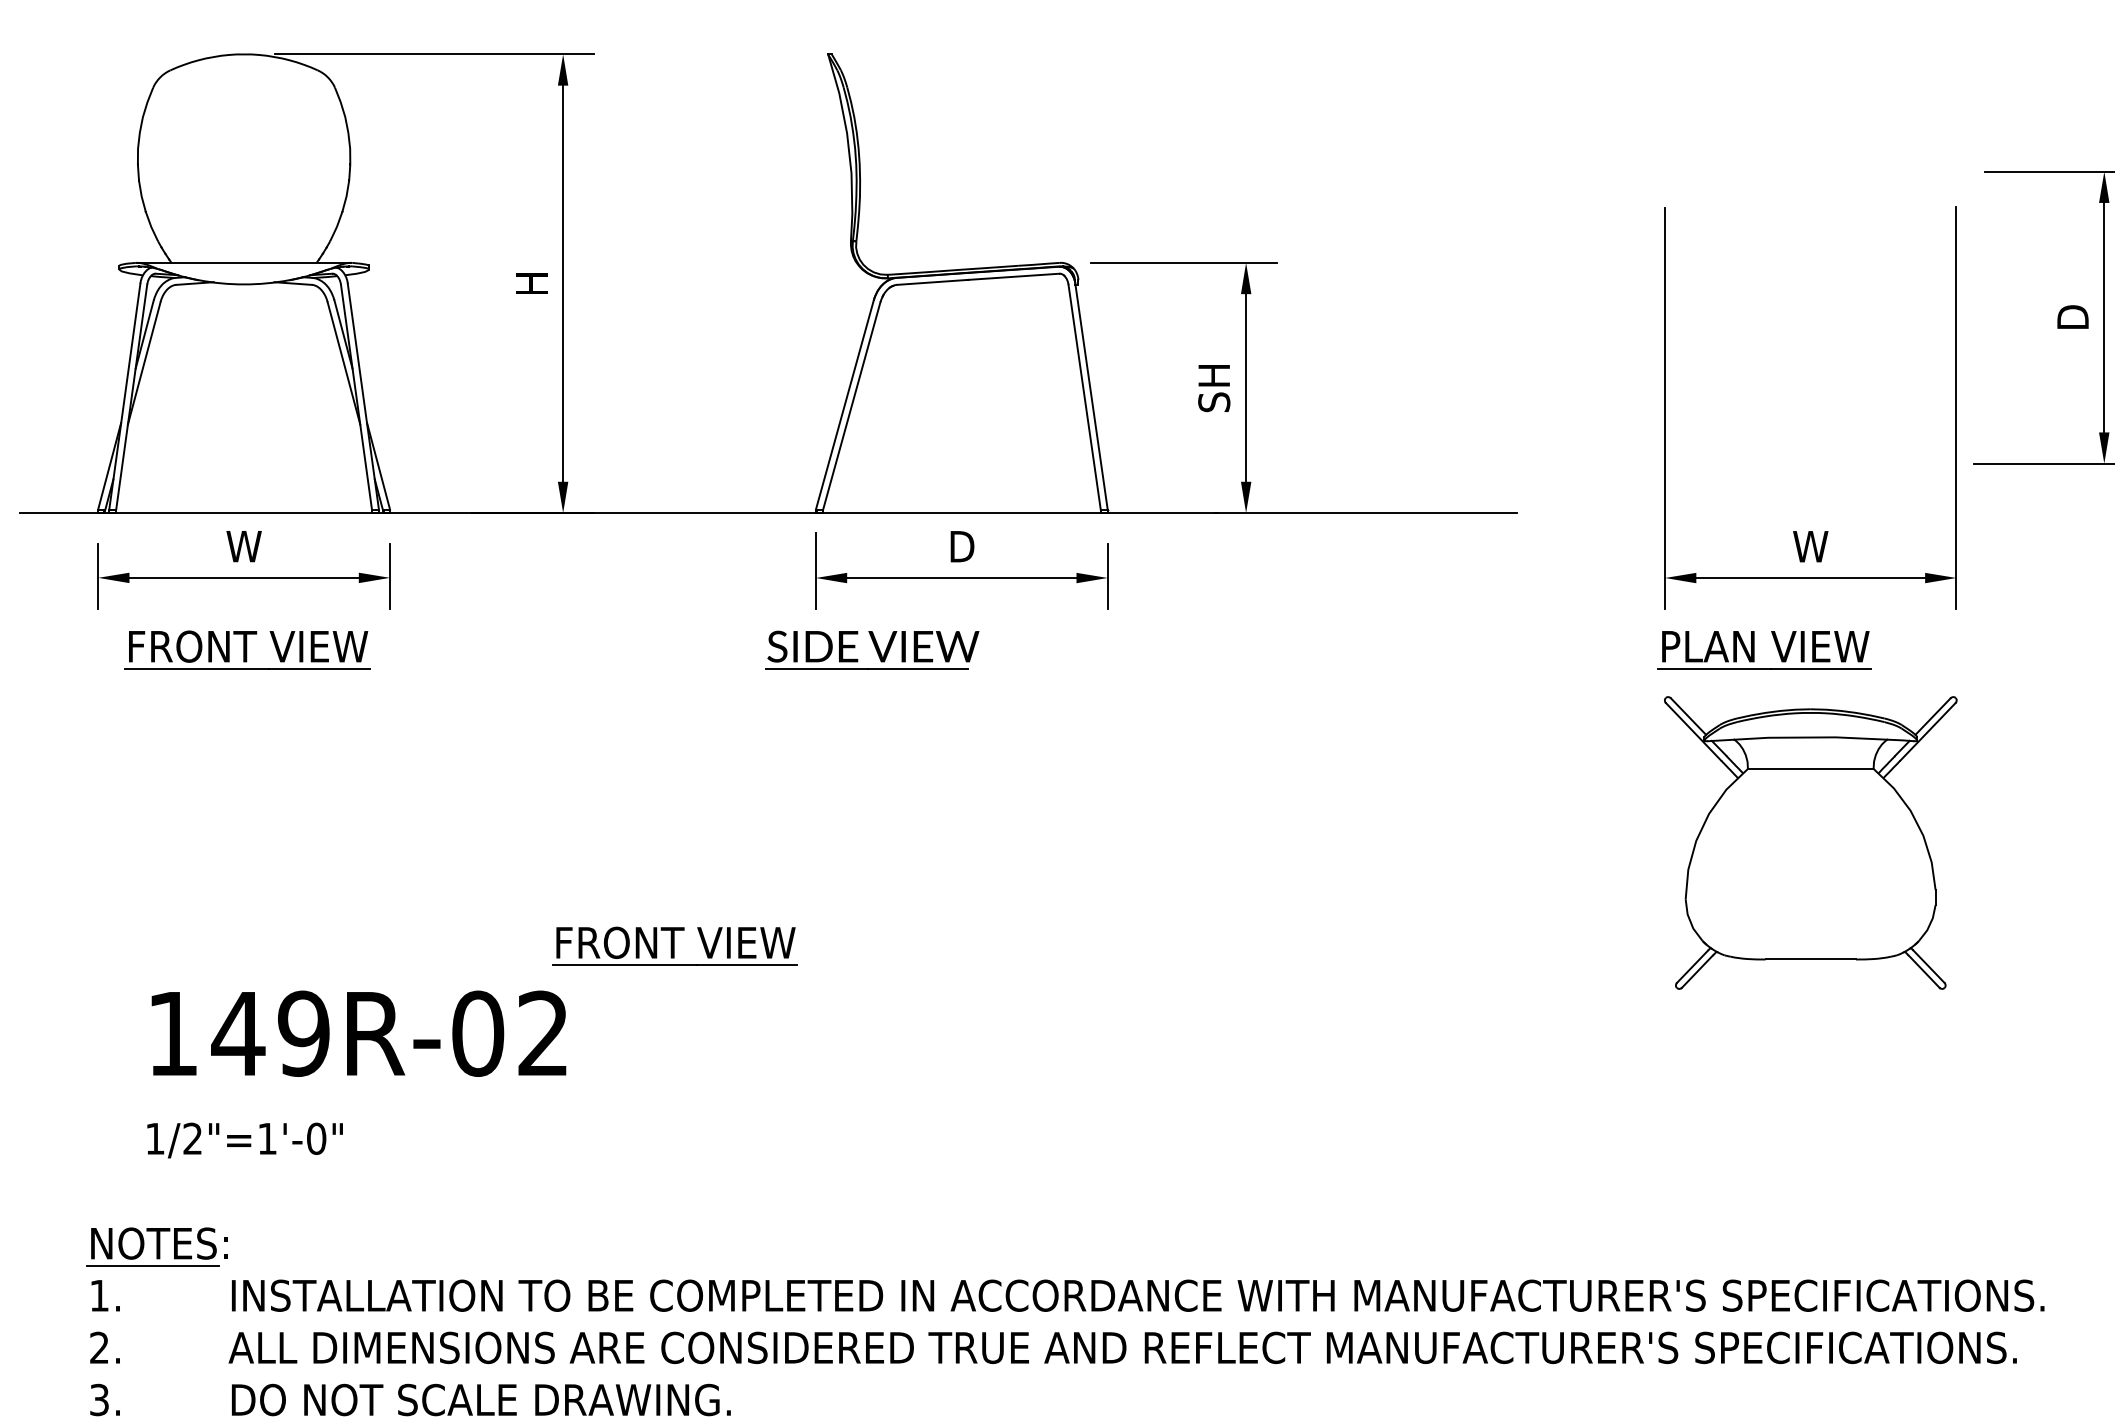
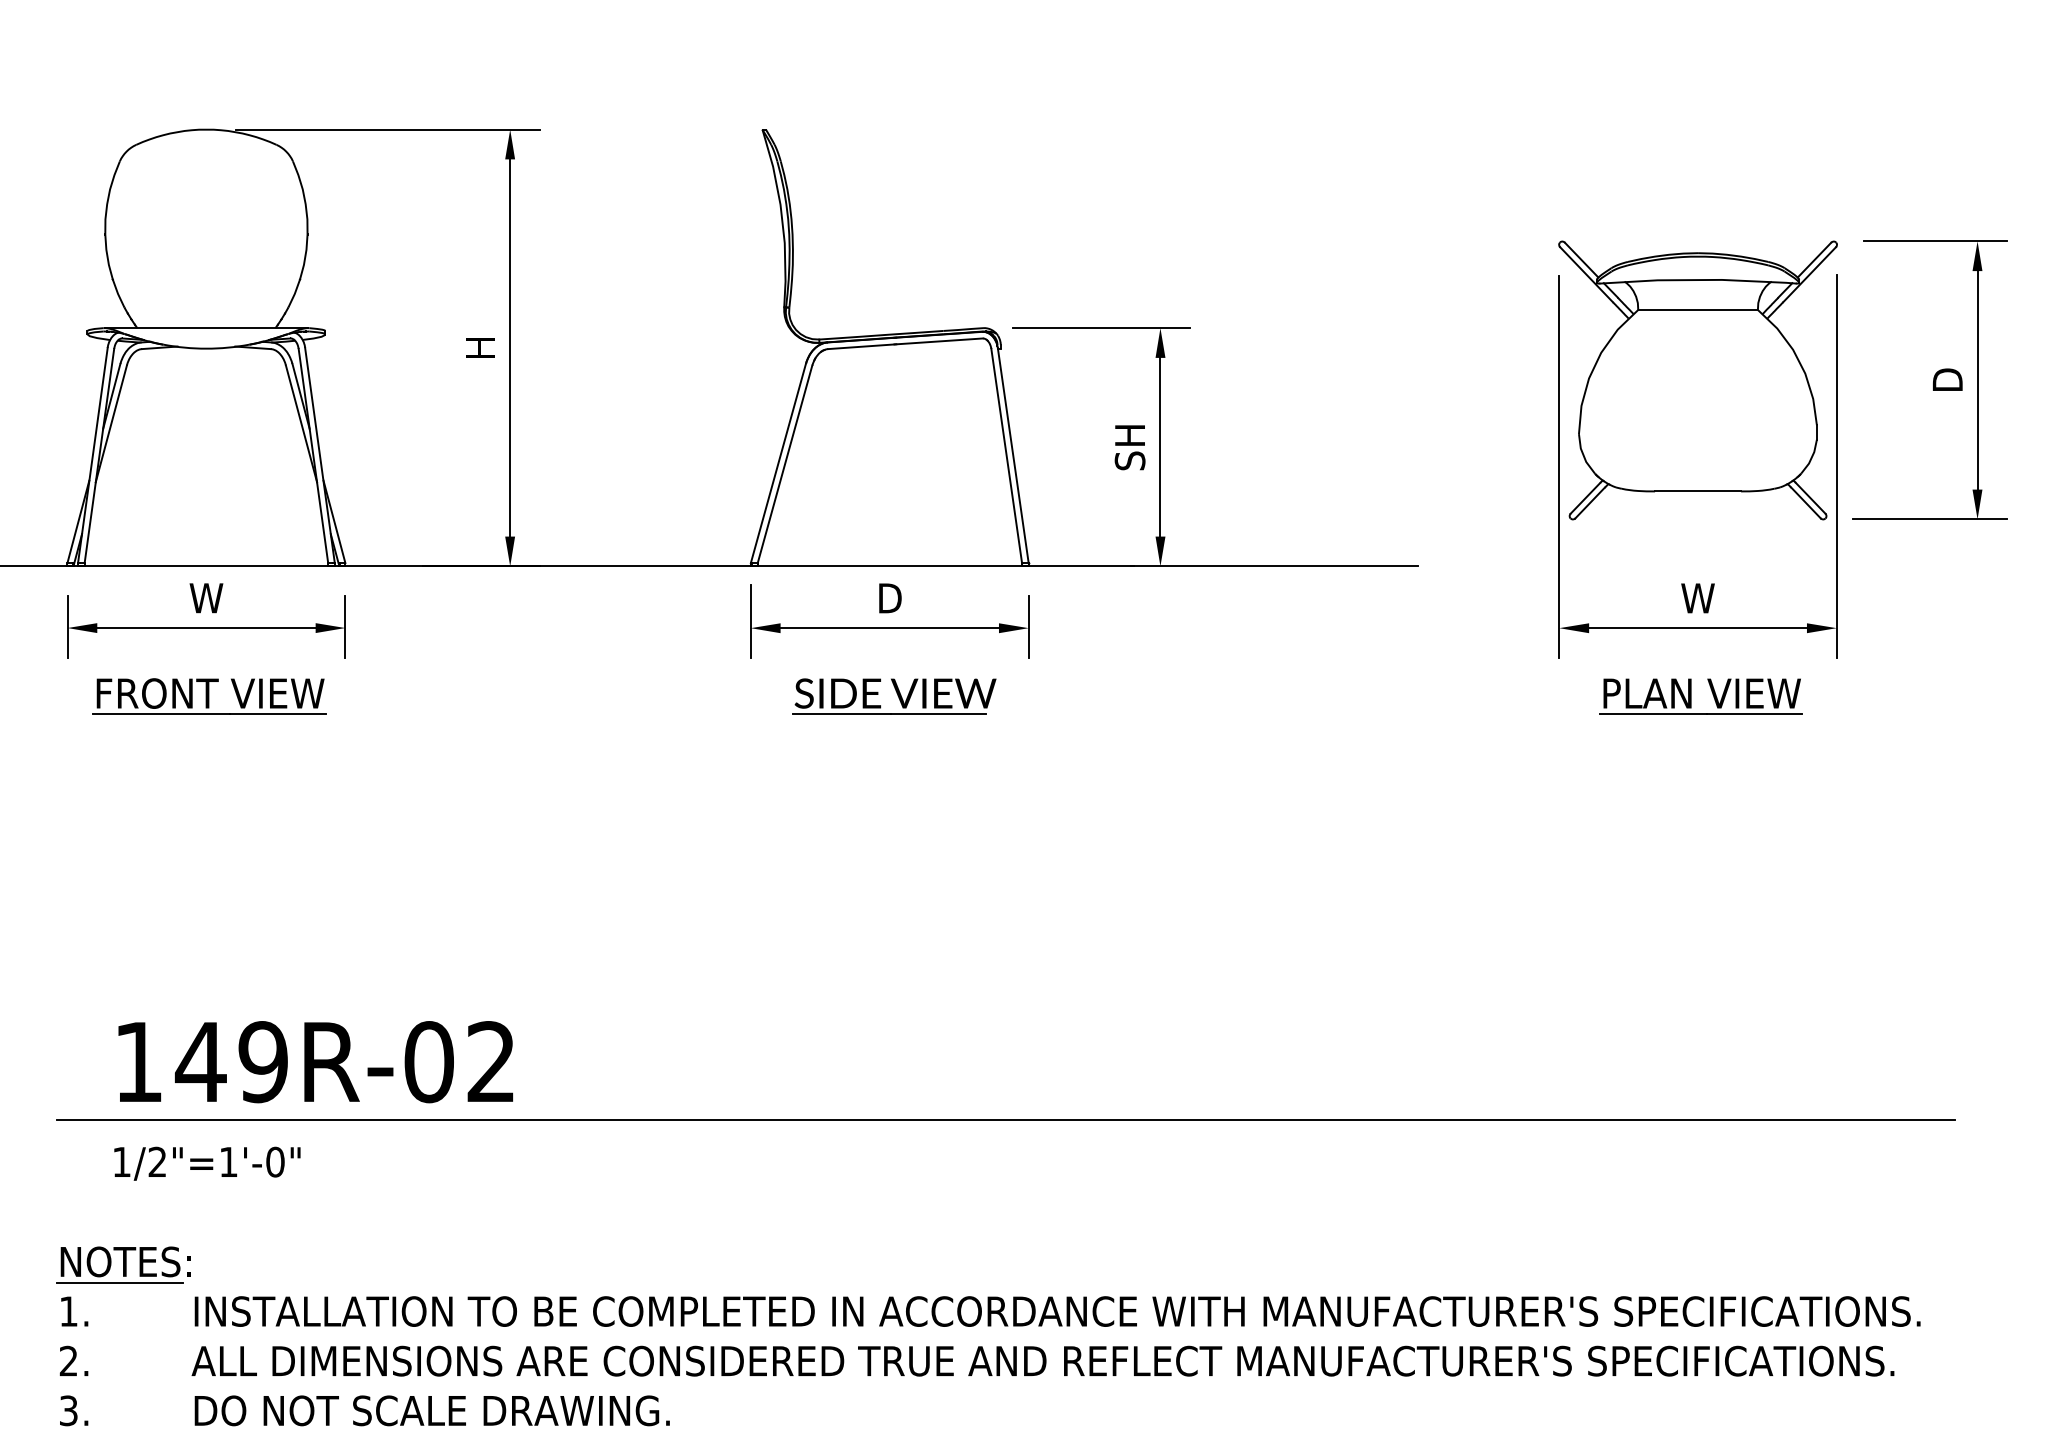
part: (872, 649) -> (894, 696), moved
part: (1754, 649) -> (1691, 696), moved
part: (1810, 843) -> (1697, 380), moved
part: (674, 945) -> (616, 978), removed
line: (1083, 1094) -> (1005, 1119), added

